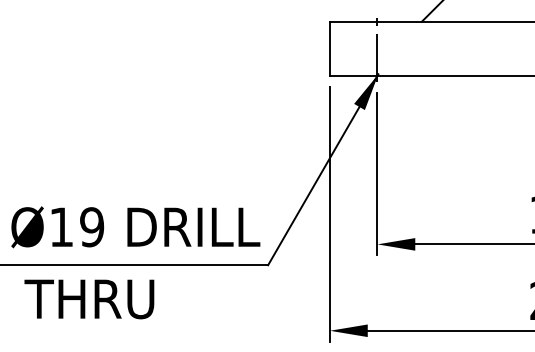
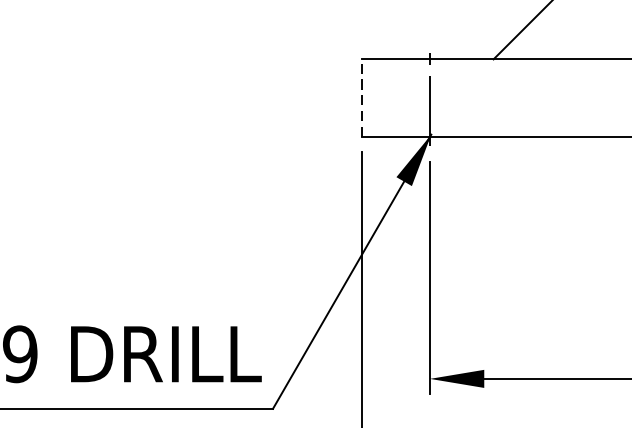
line: (329, 48) -> (361, 97), solid -> dashed

